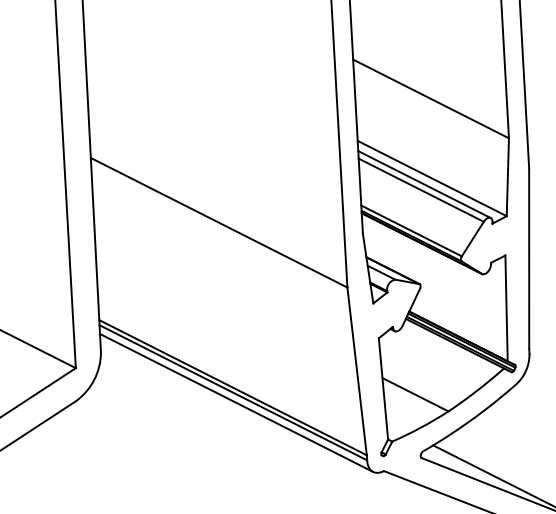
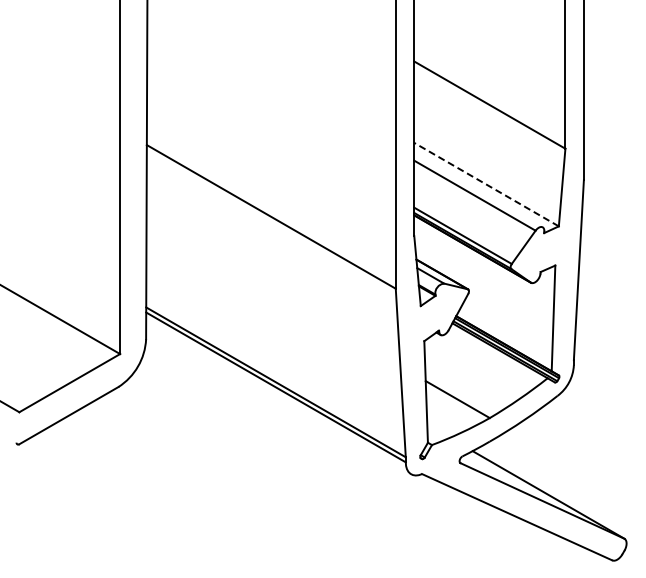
line: (432, 178) -> (486, 184), solid -> dashed
line: (424, 184) -> (478, 190), removed
line: (236, 402) -> (278, 397), removed

